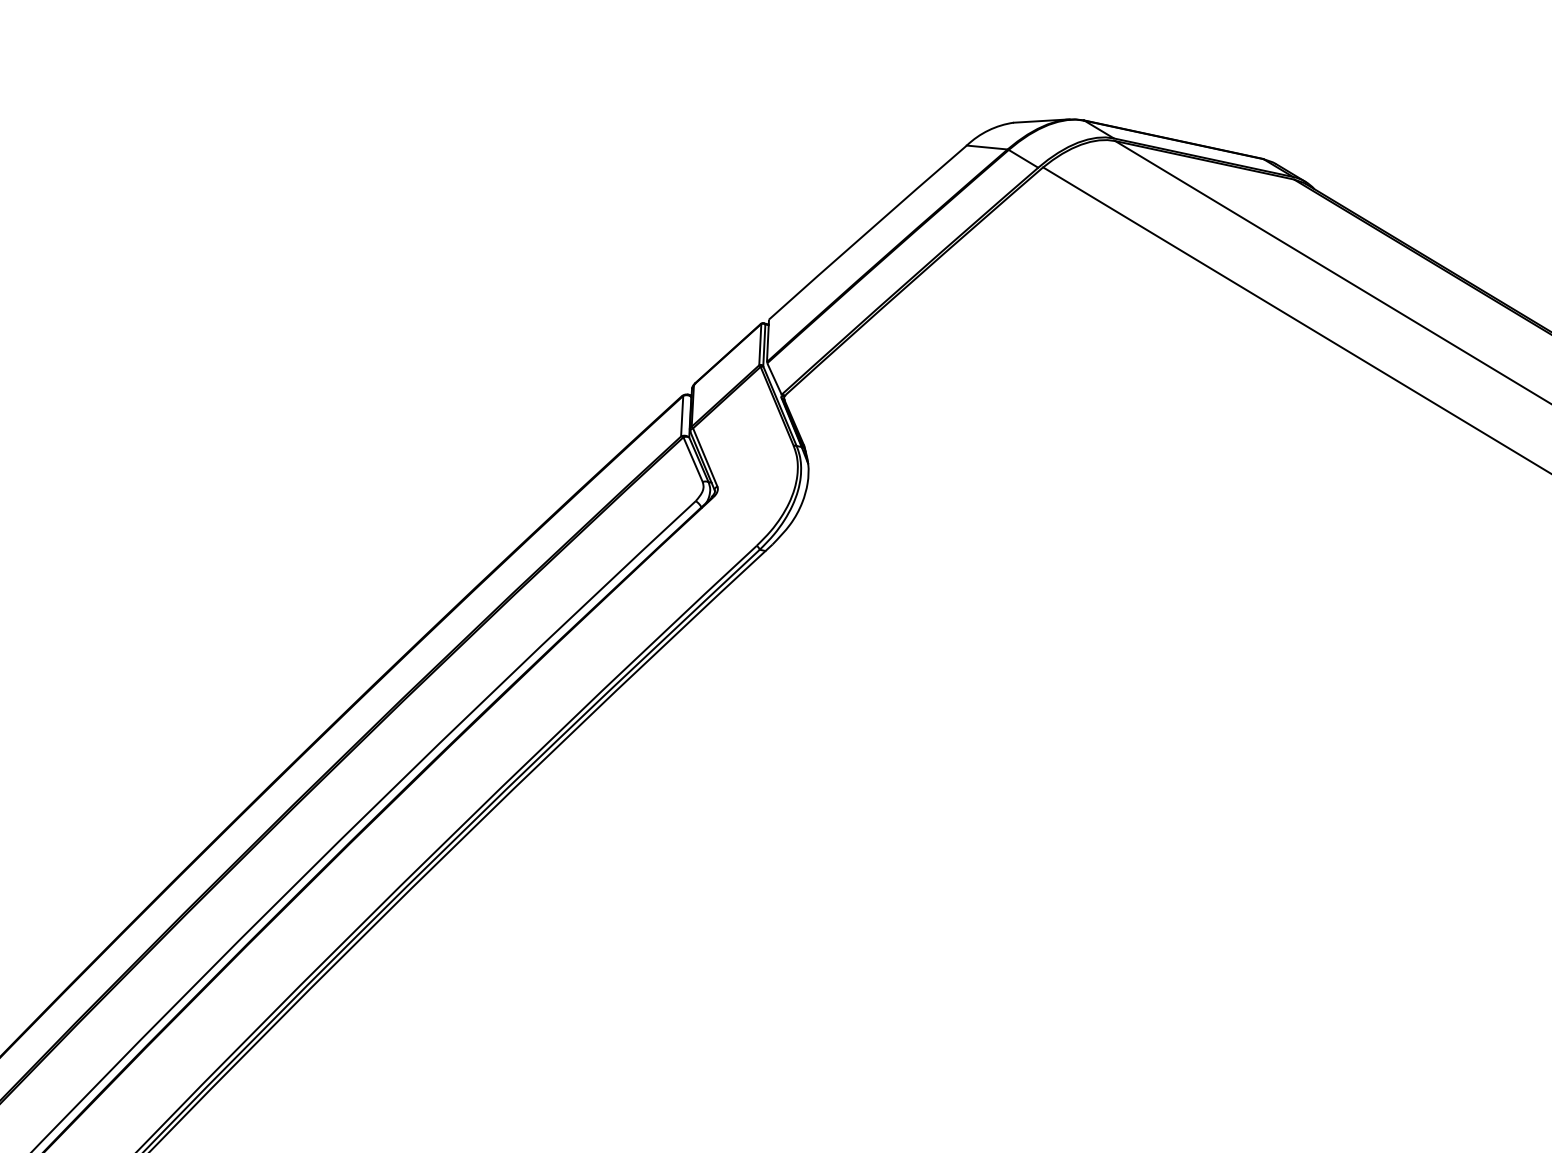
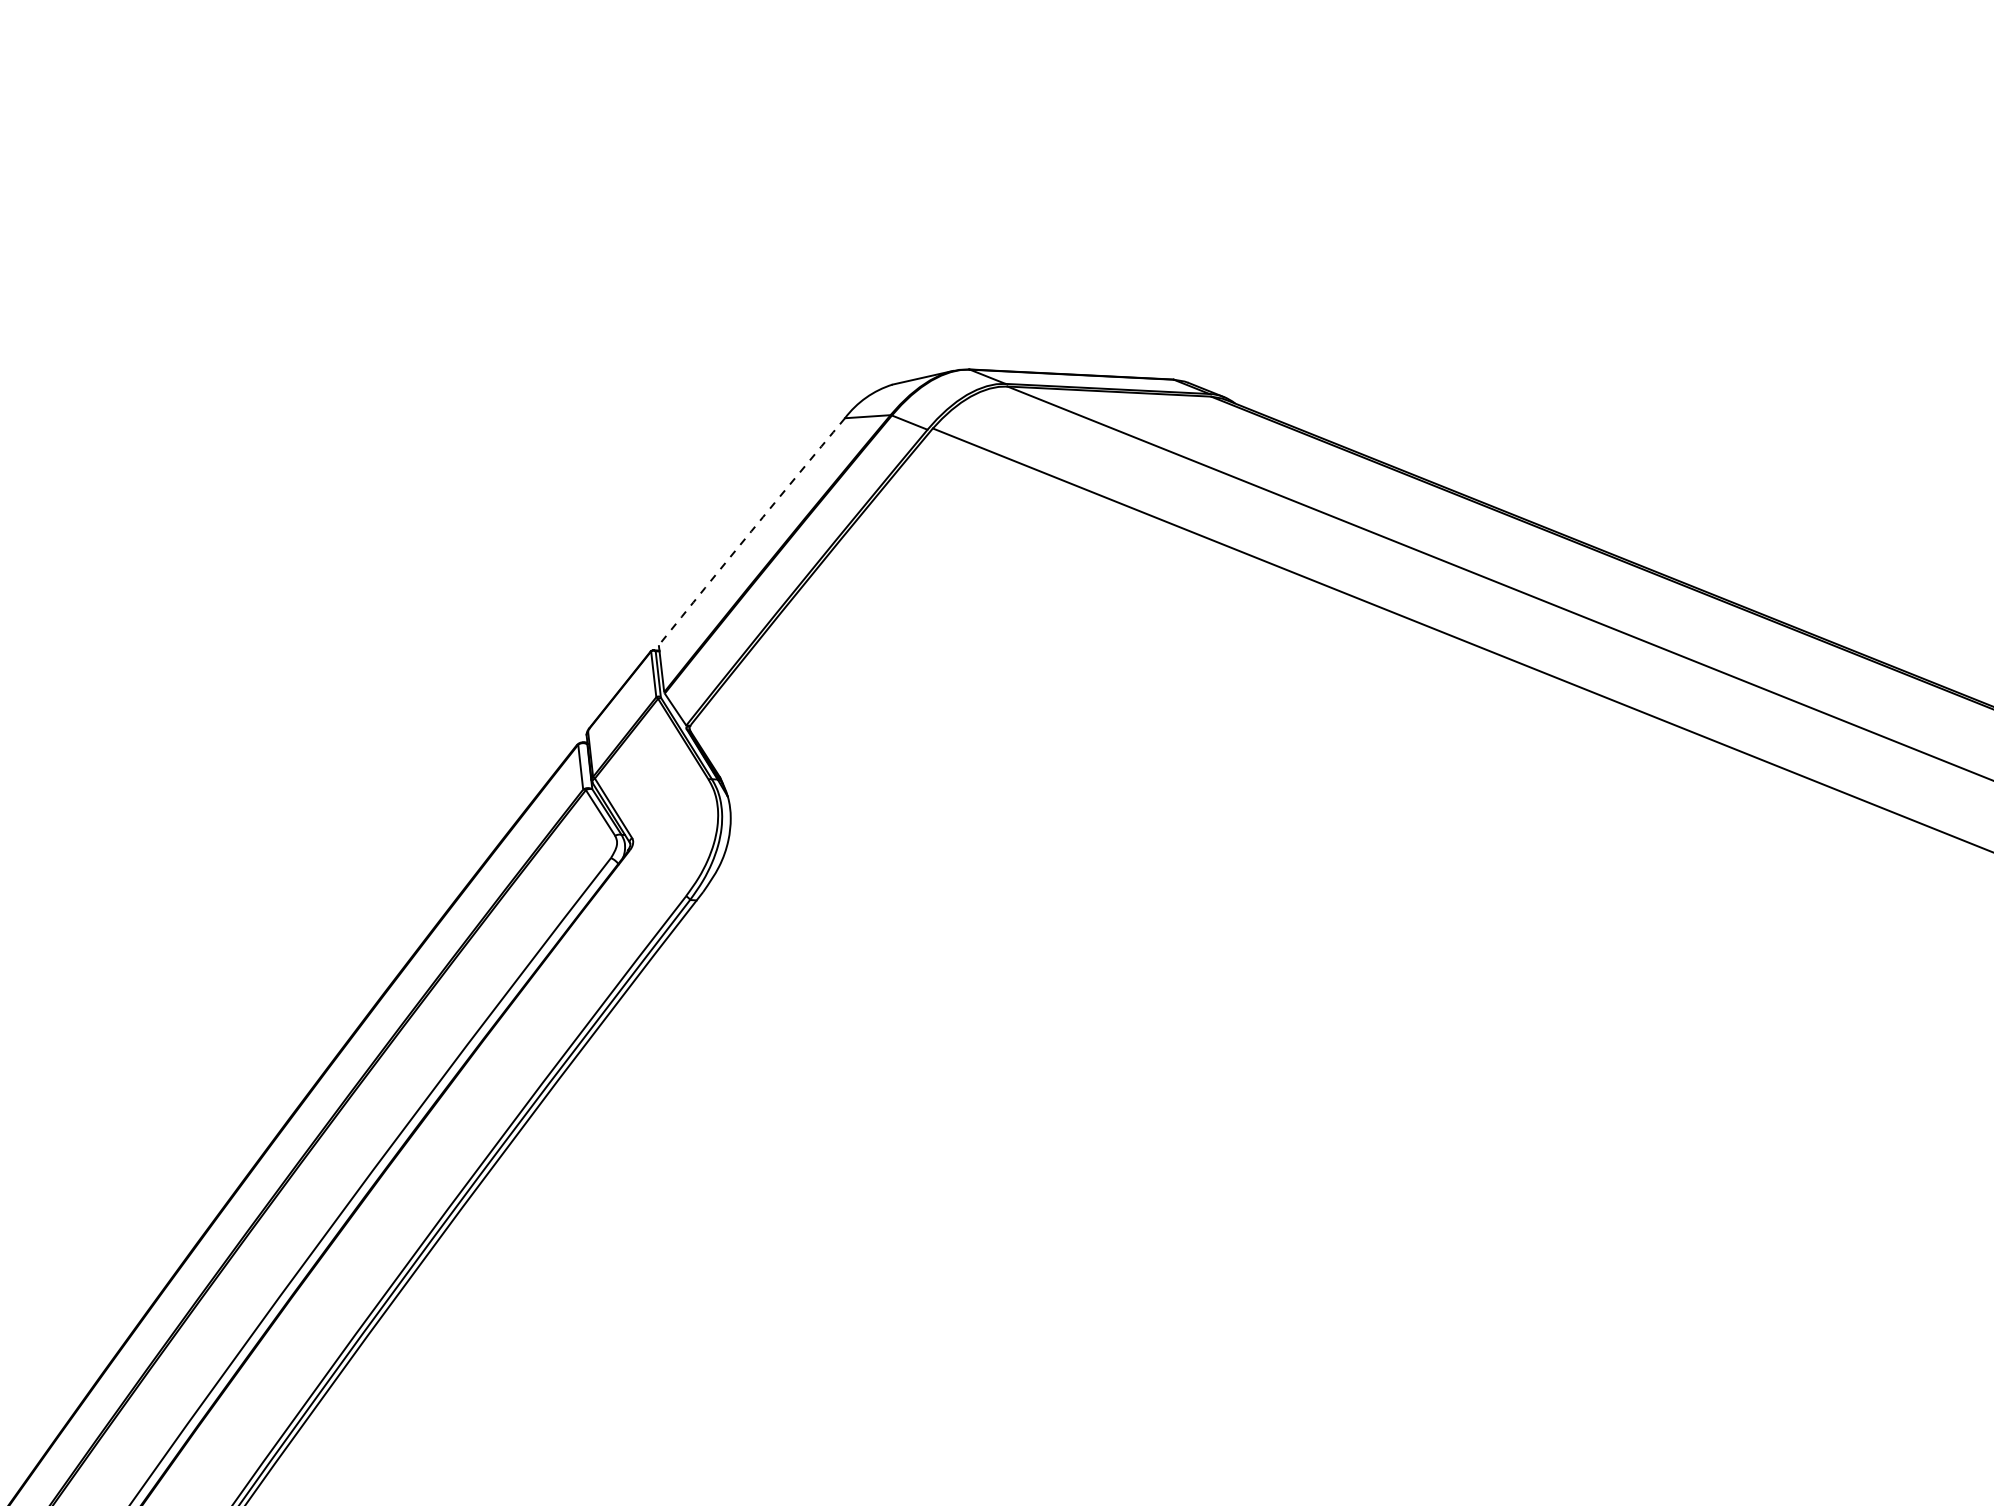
arc: (867, 232) -> (751, 531), solid -> dashed

